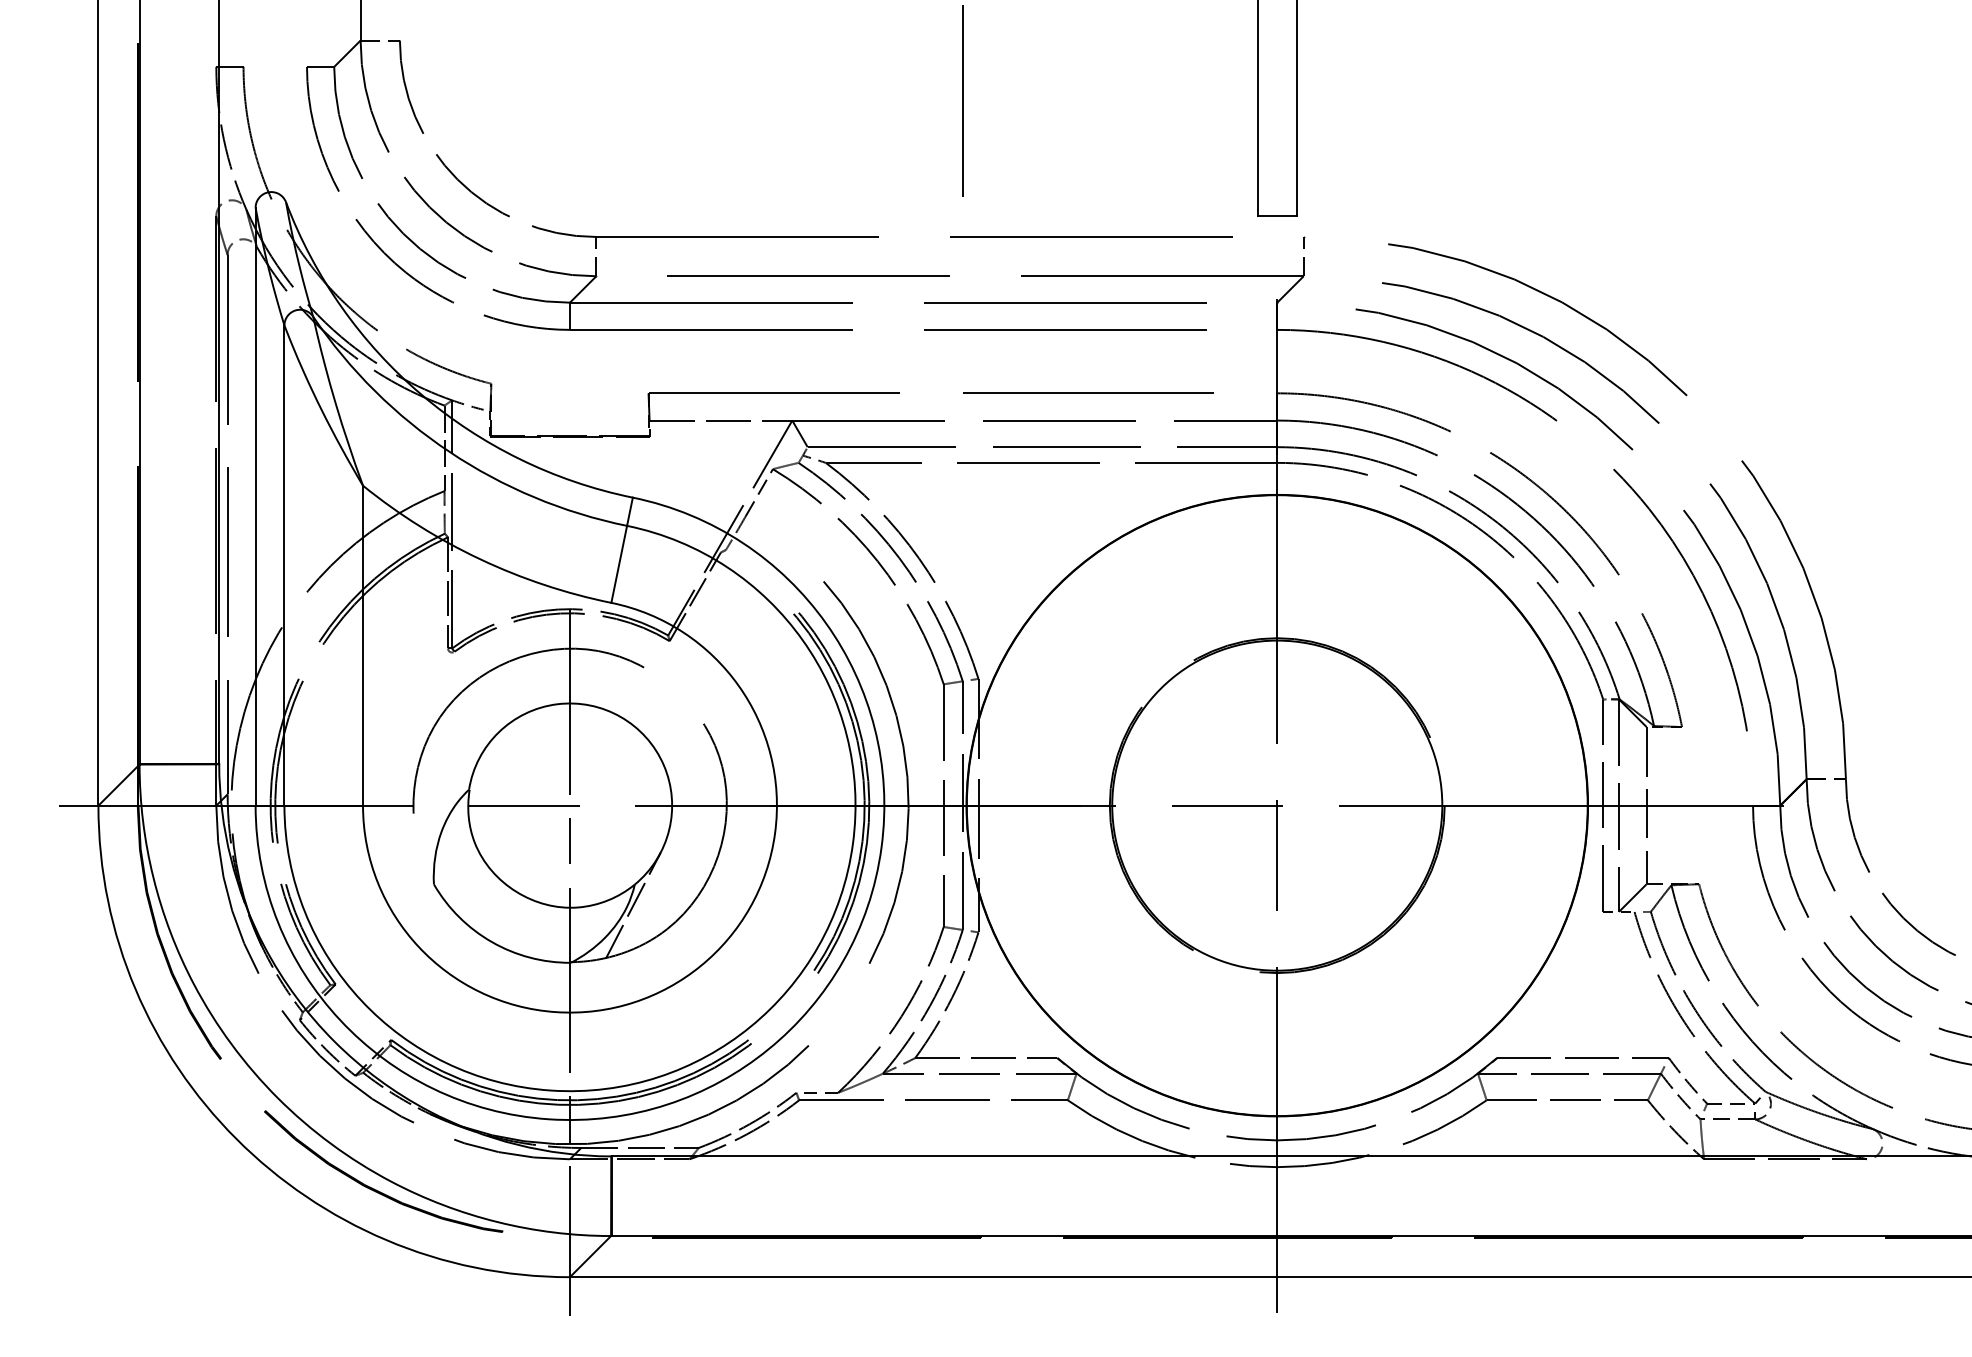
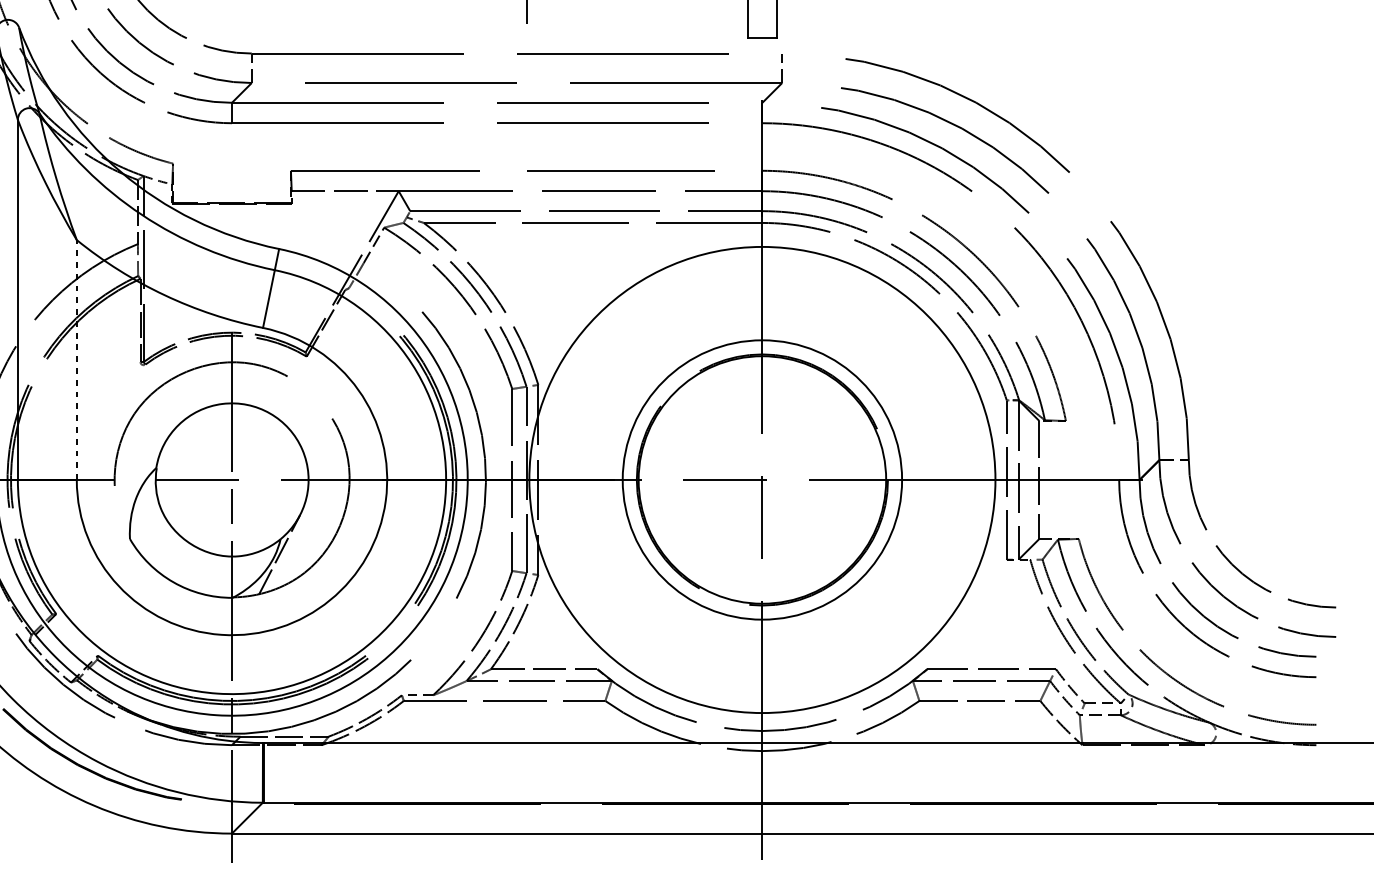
line: (363, 645) -> (77, 359), solid -> dashed
circle: (1276, 805) -> (761, 479), size x0.6

